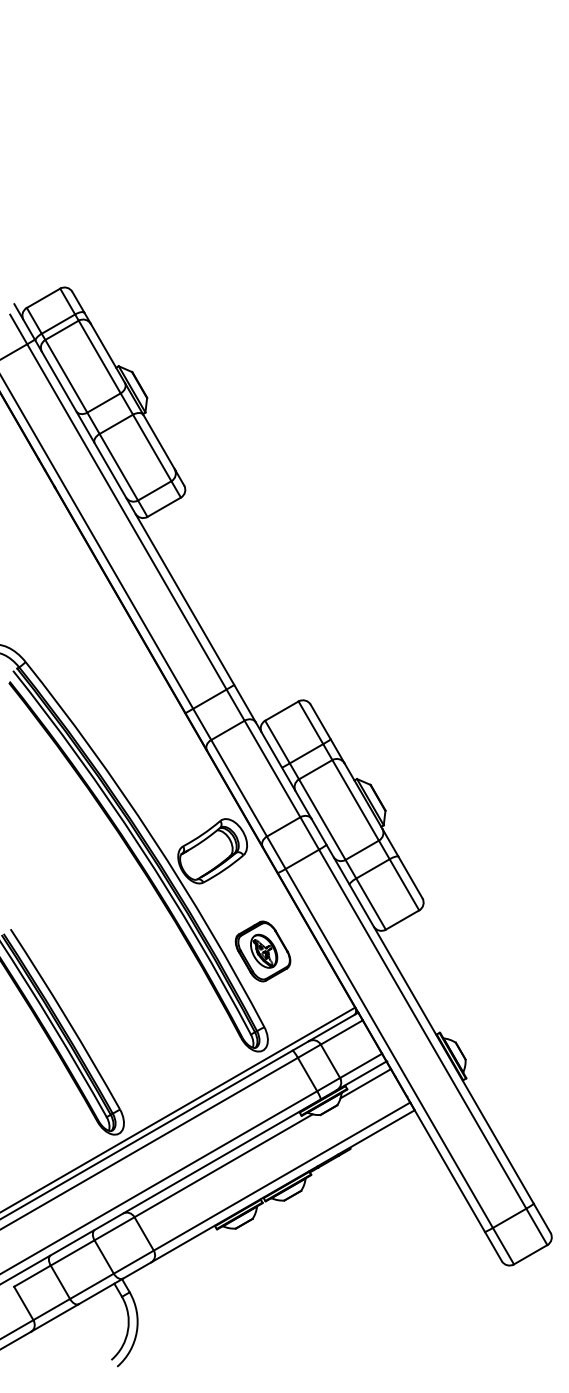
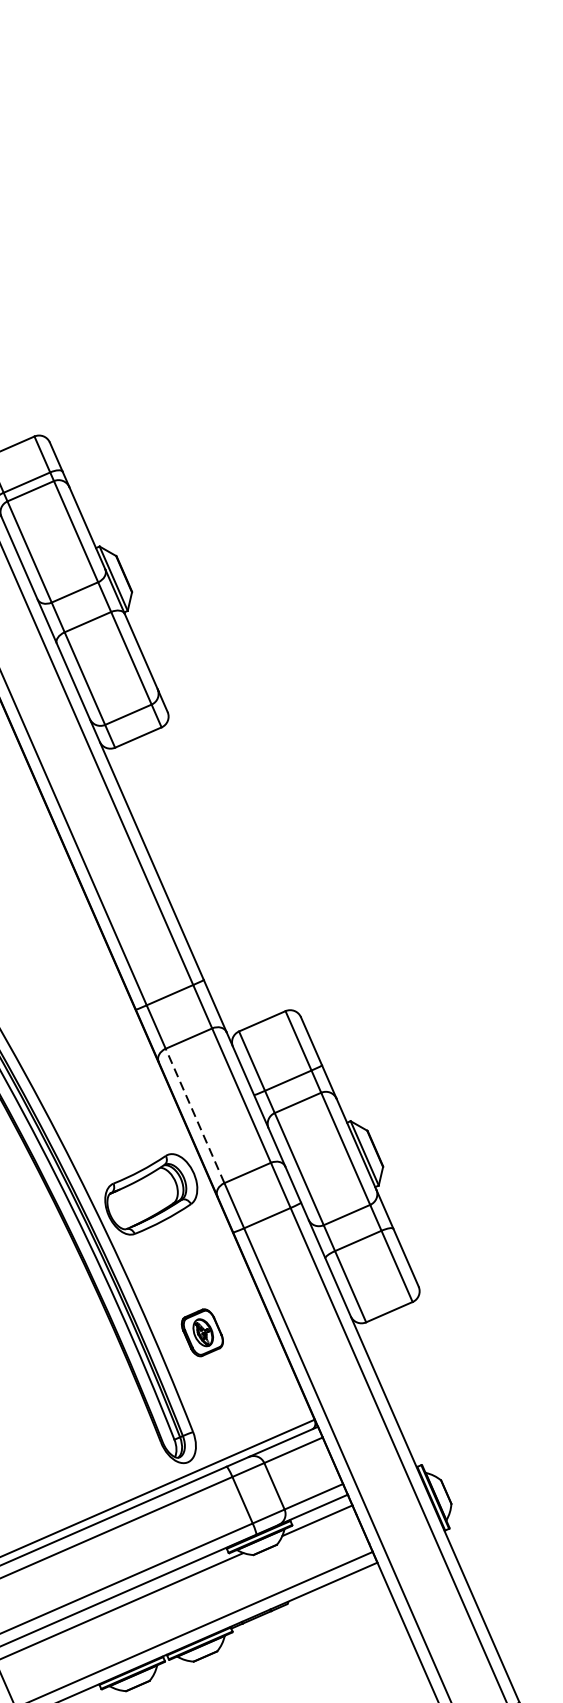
line: (239, 788) -> (195, 1116), solid -> dashed
part: (262, 951) -> (201, 1332), size x0.6

